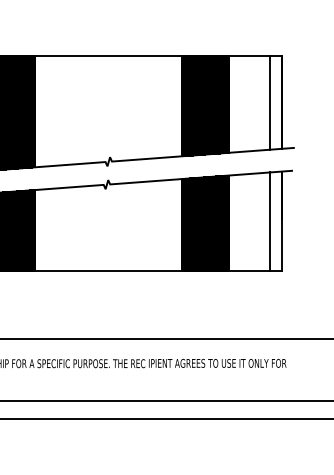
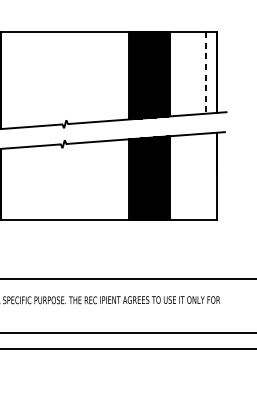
line: (270, 102) -> (206, 72), solid -> dashed
line: (270, 221) -> (206, 176), removed

